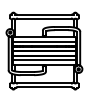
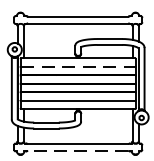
line: (44, 41) -> (78, 66), solid -> dashed
line: (44, 87) -> (78, 151), solid -> dashed

